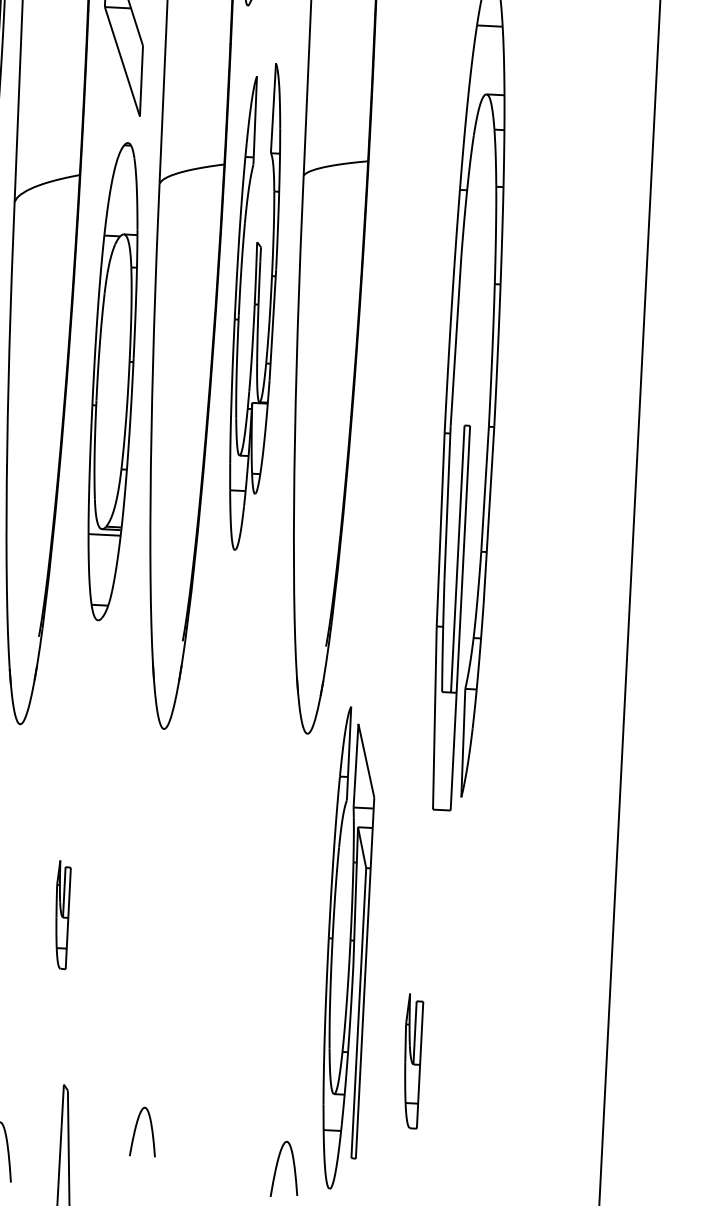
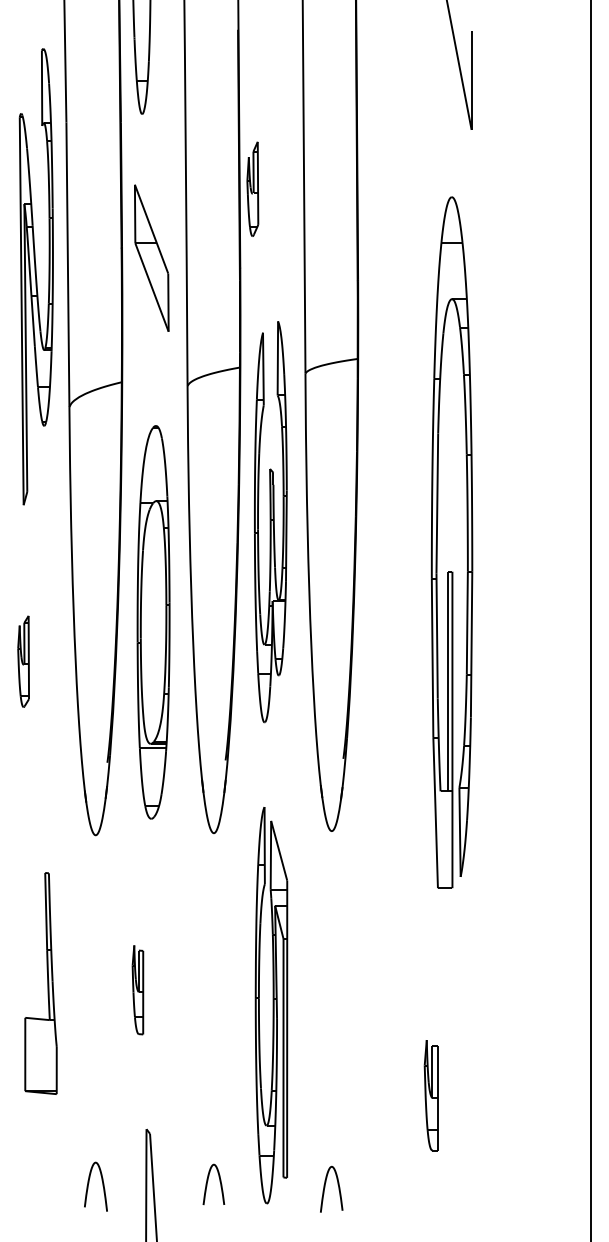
part: (254, 307) -> (270, 522), moved
part: (112, 381) -> (153, 622), moved
part: (347, 948) -> (271, 1005), moved
curve: (137, 1127) -> (208, 1181), moved

